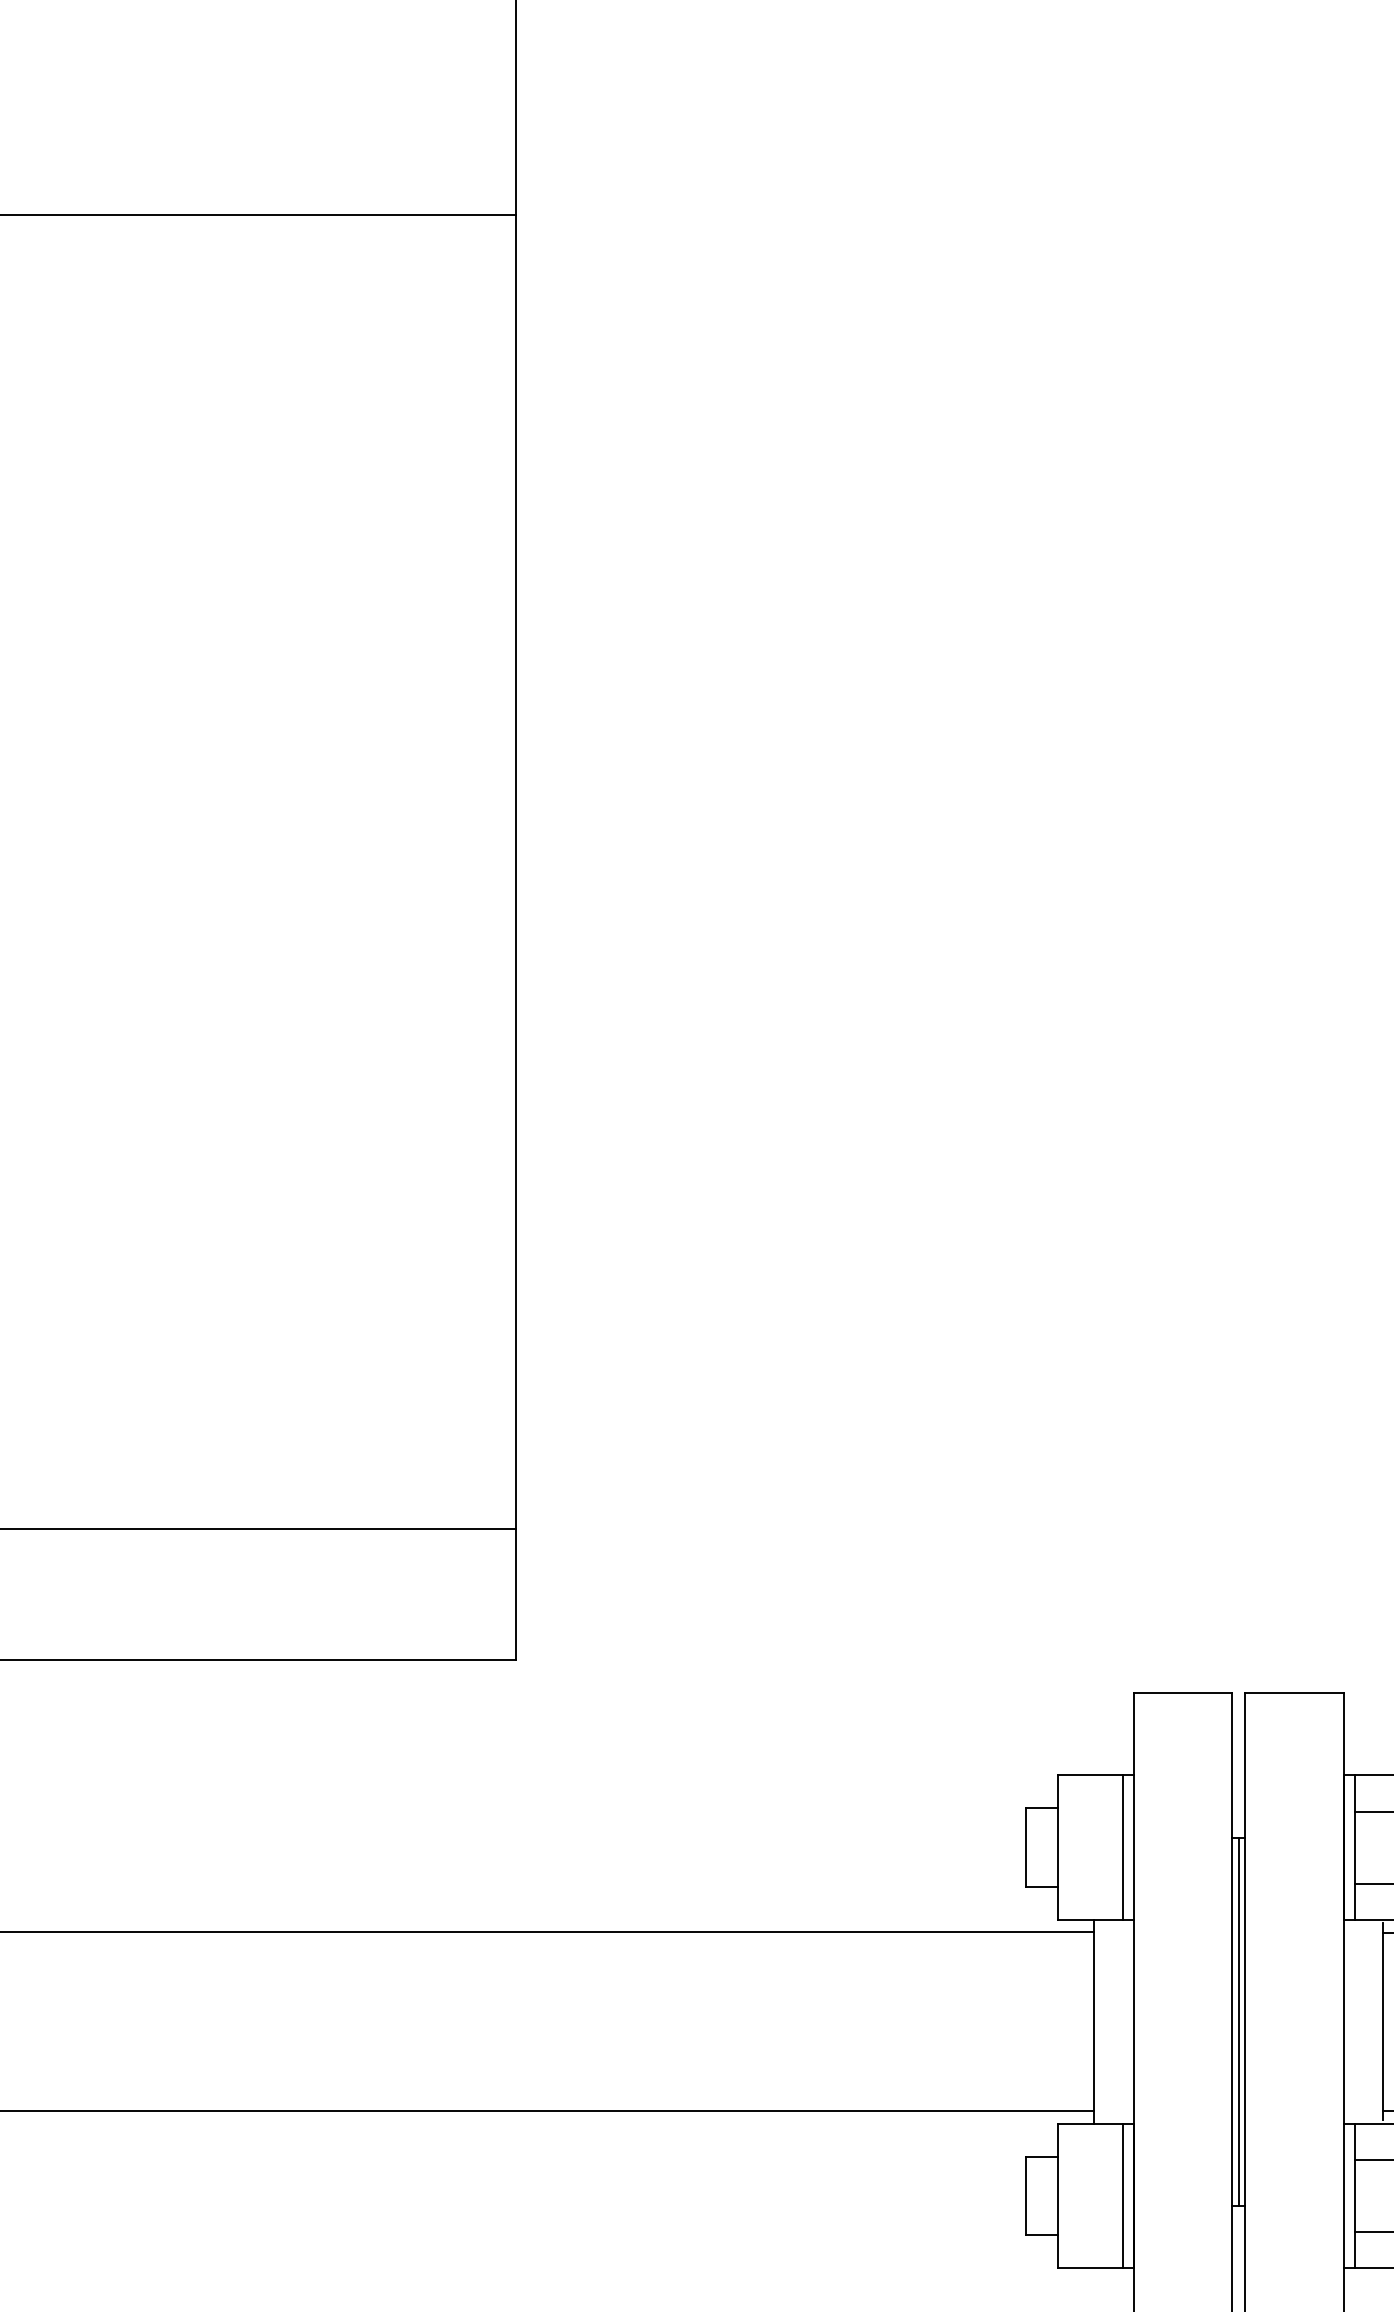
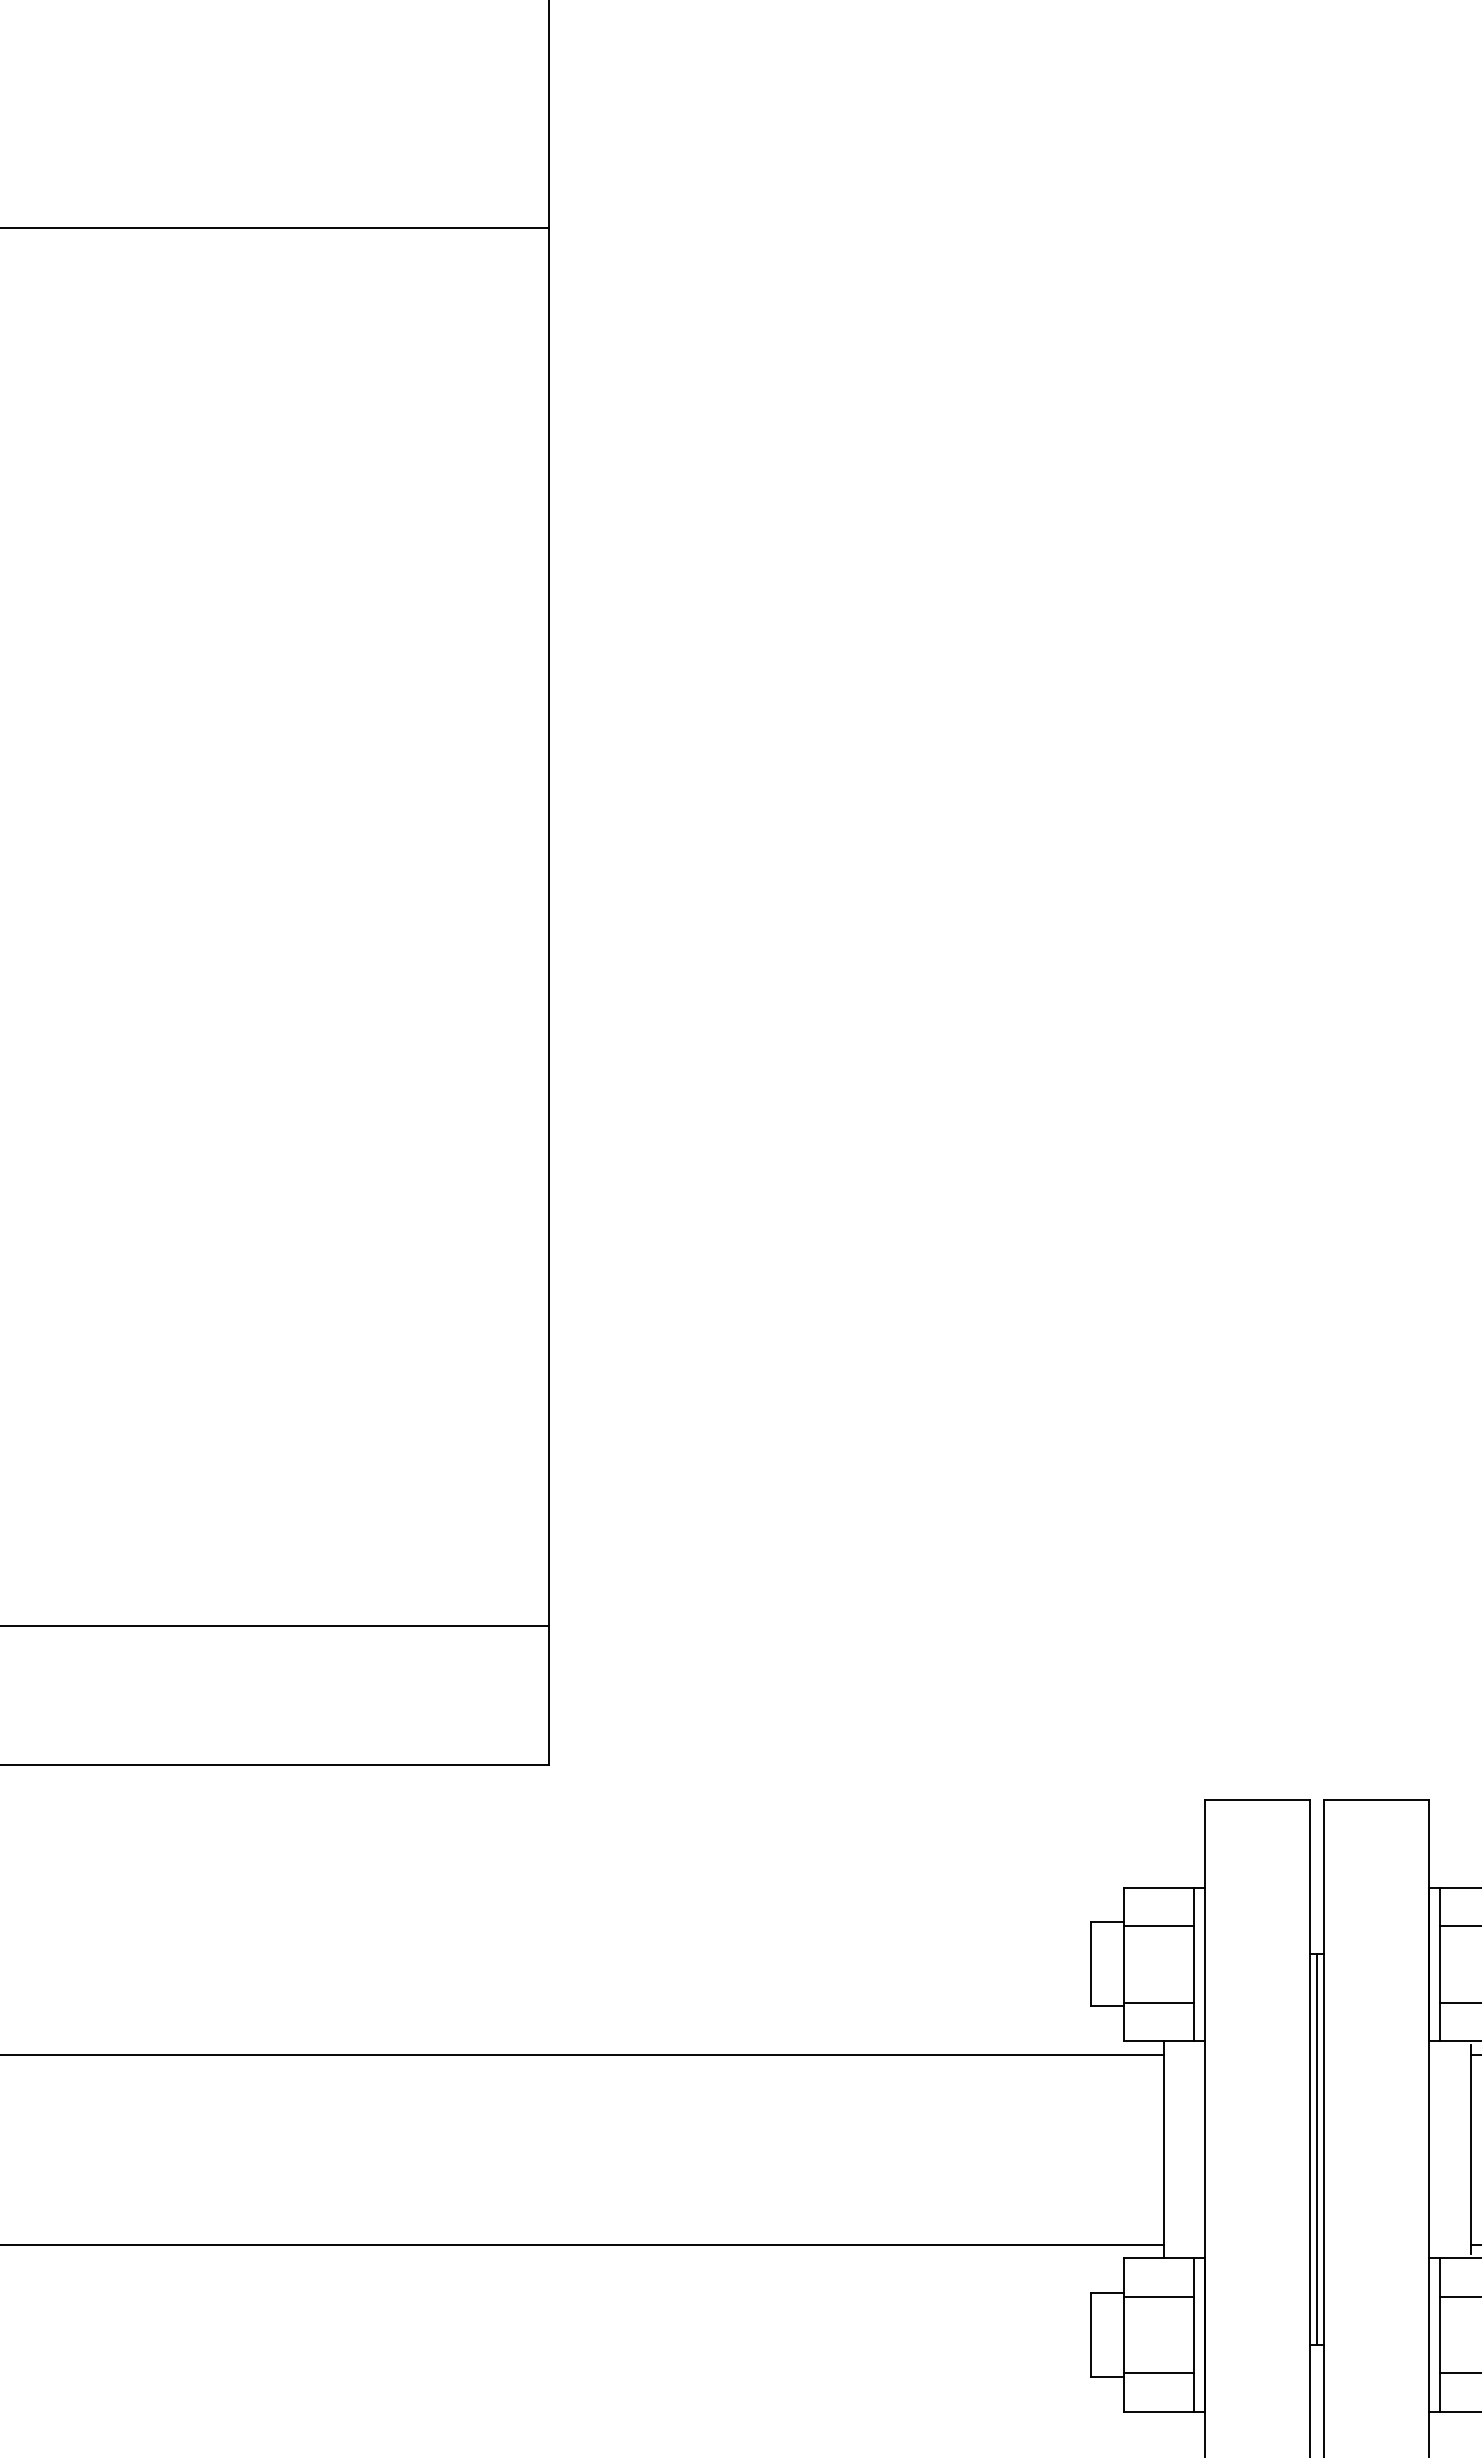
line: (1090, 1811) -> (1159, 1926), added
line: (1090, 1883) -> (1159, 2002), added
line: (1090, 2159) -> (1159, 2296), added
line: (1090, 2232) -> (1159, 2373), added

